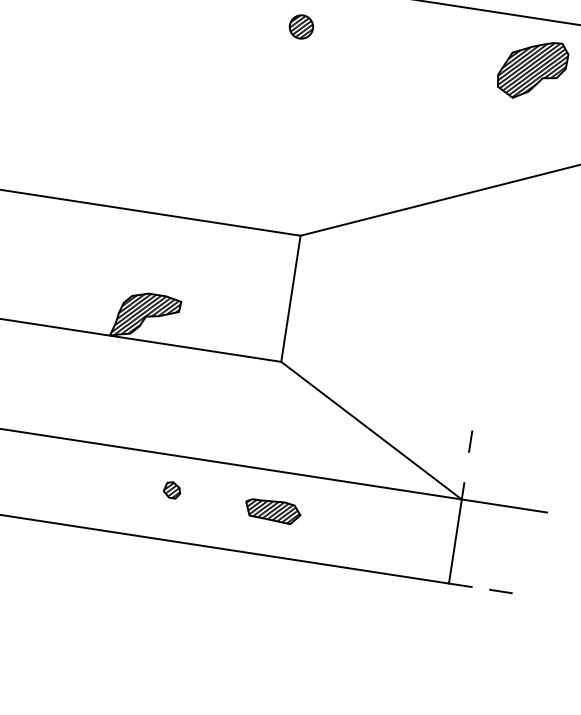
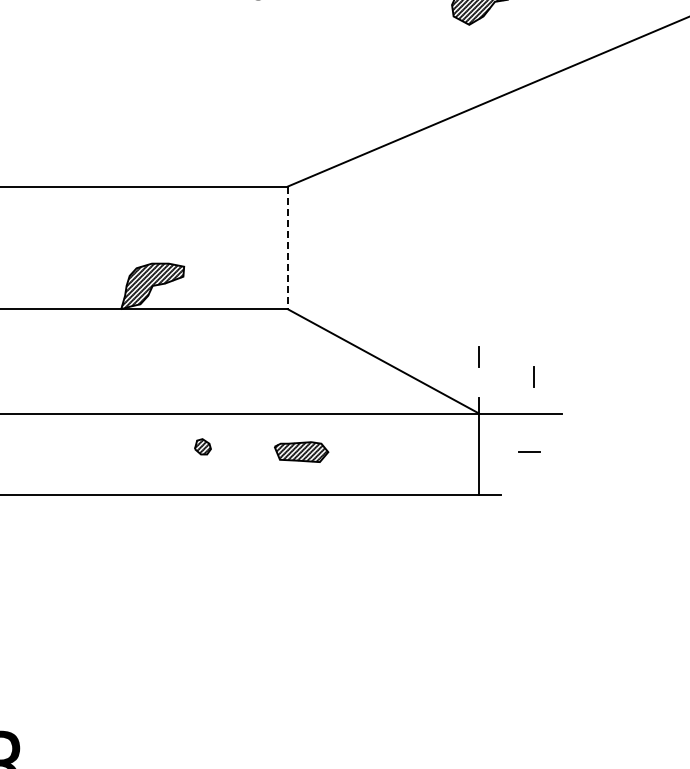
line: (290, 299) -> (287, 248), solid -> dashed
line: (523, 469) -> (533, 376), added
line: (500, 590) -> (529, 451), moved

